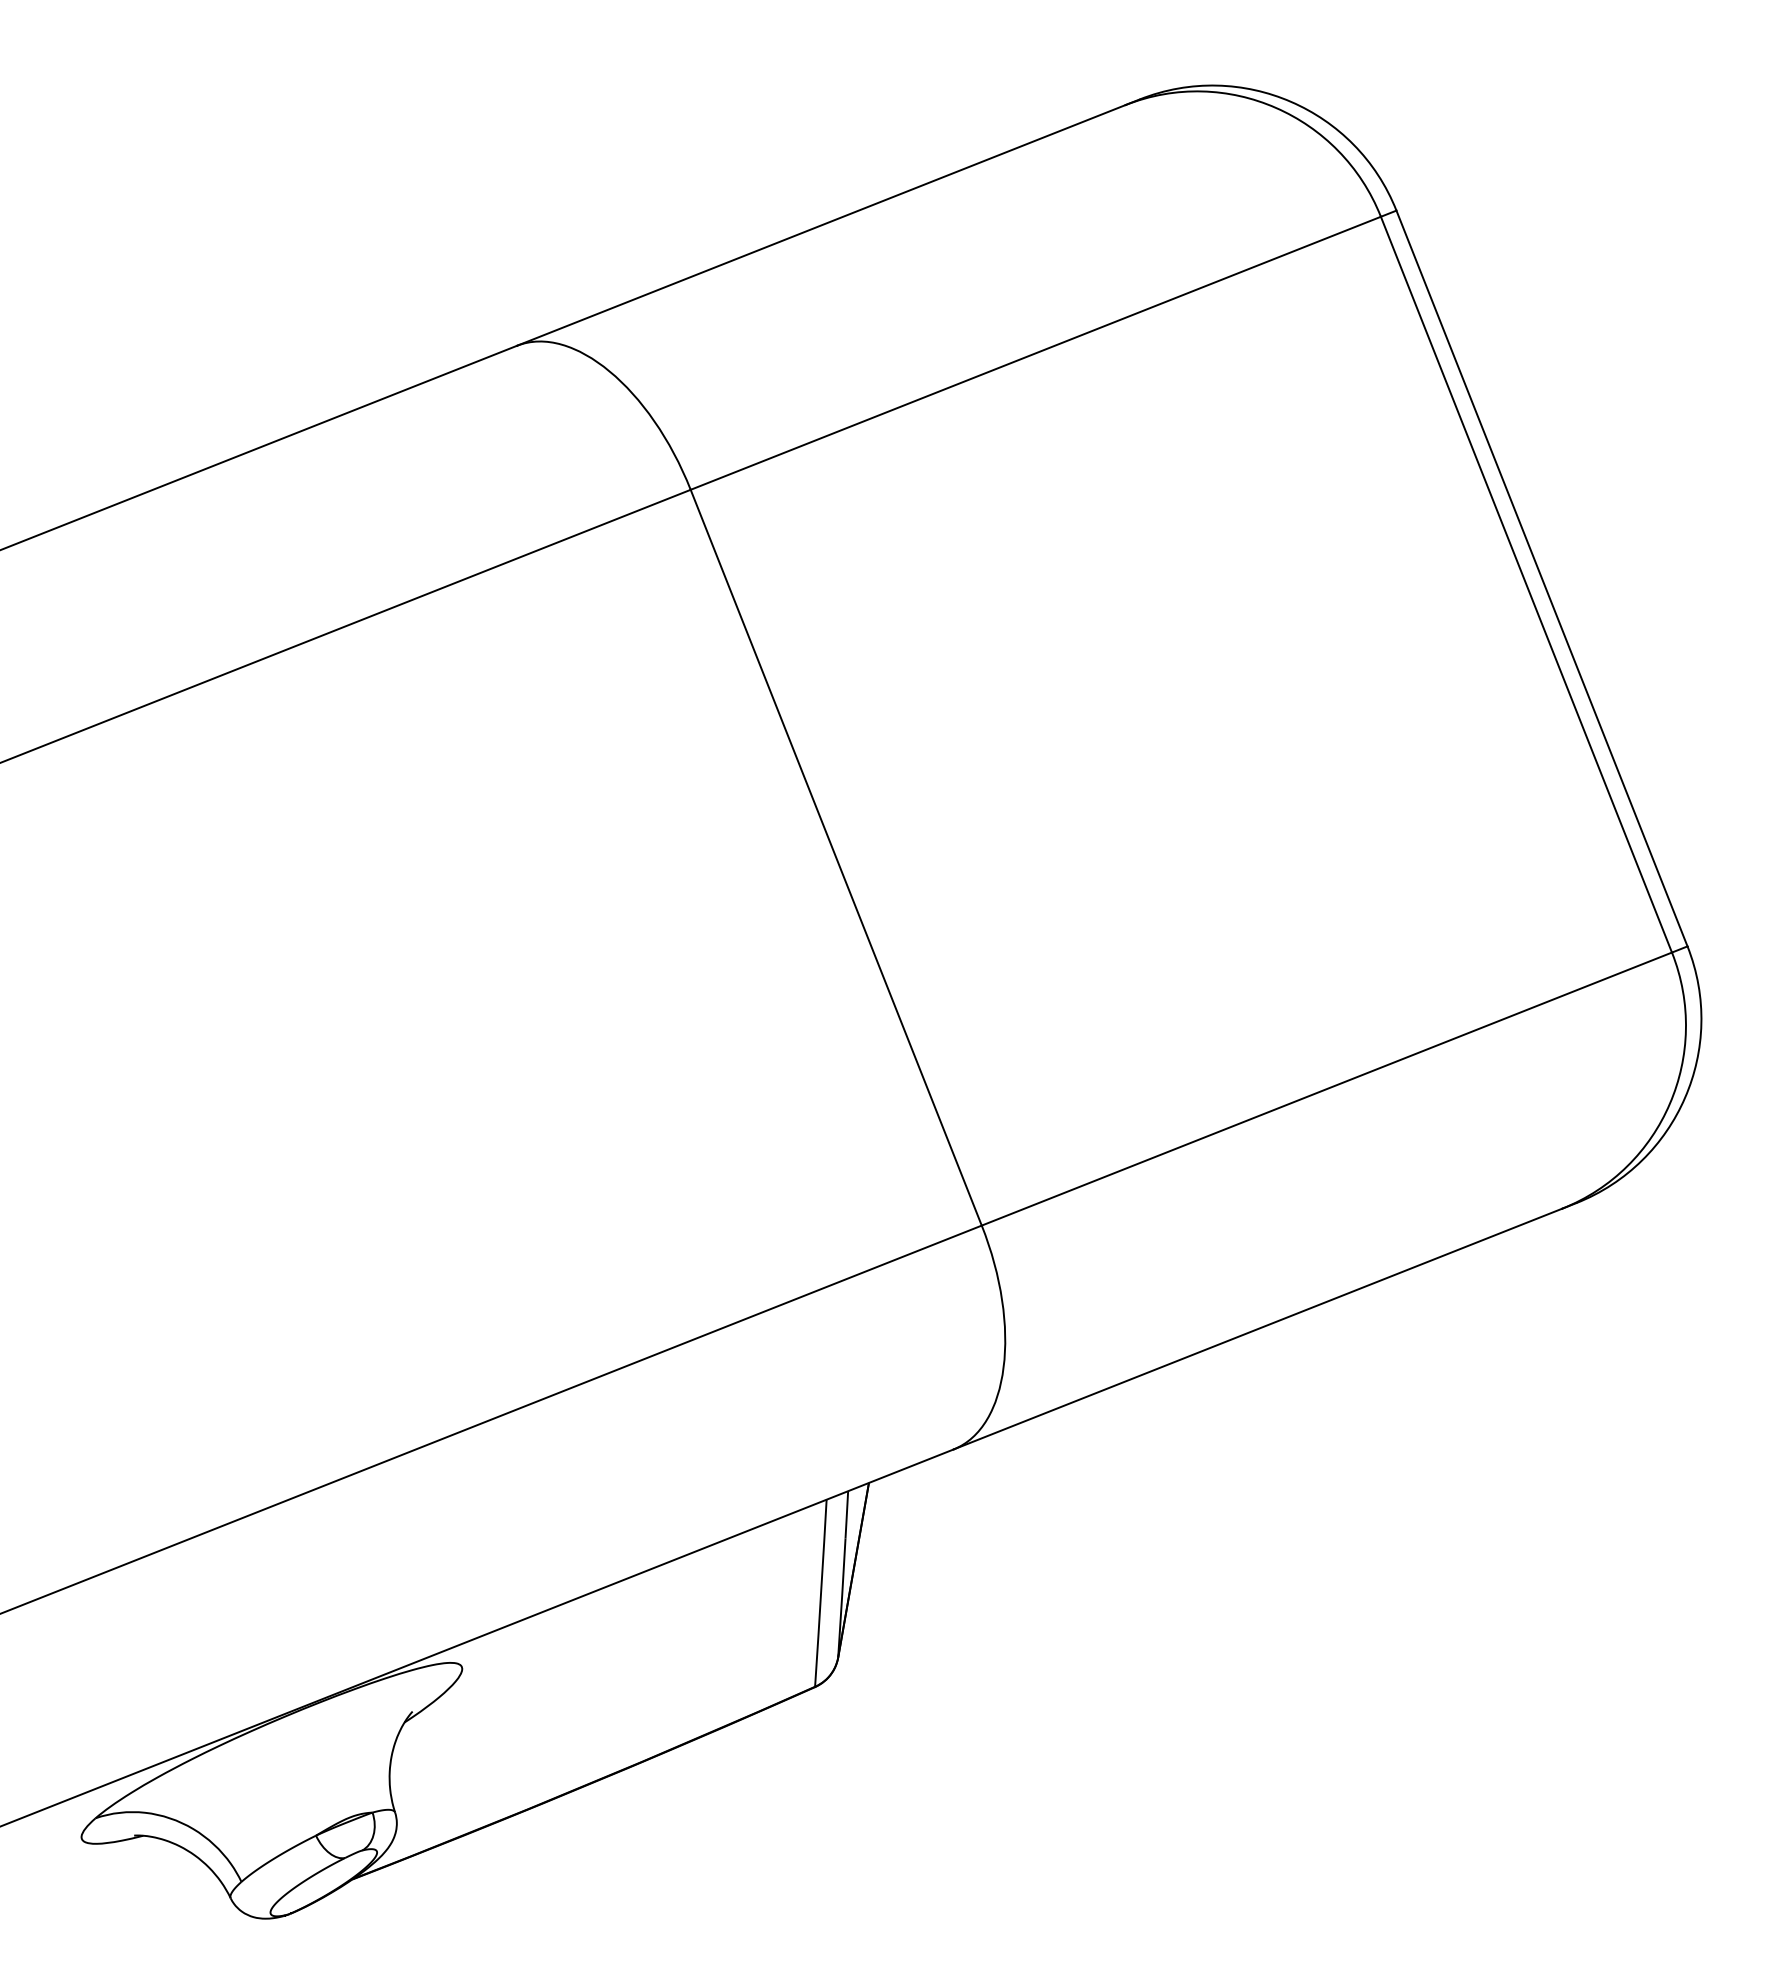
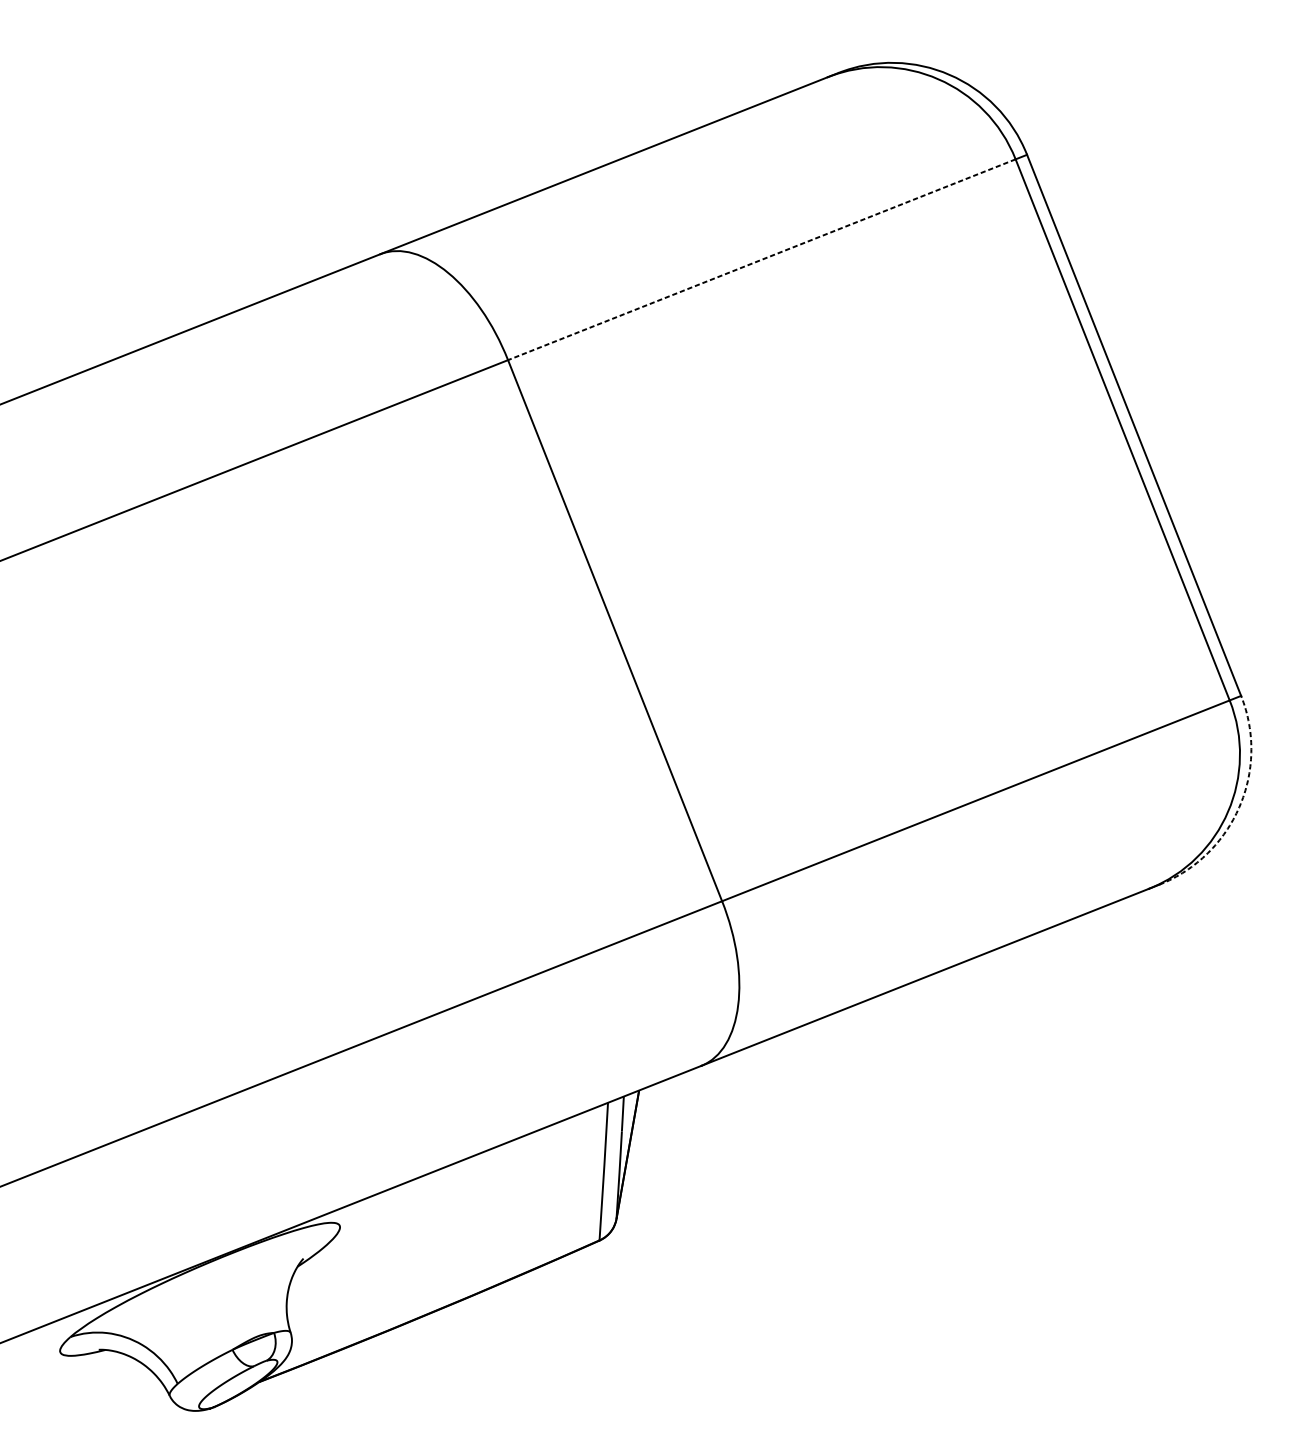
line: (1035, 353) -> (761, 259), solid -> dashed
arc: (1685, 1097) -> (1239, 807), solid -> dashed

